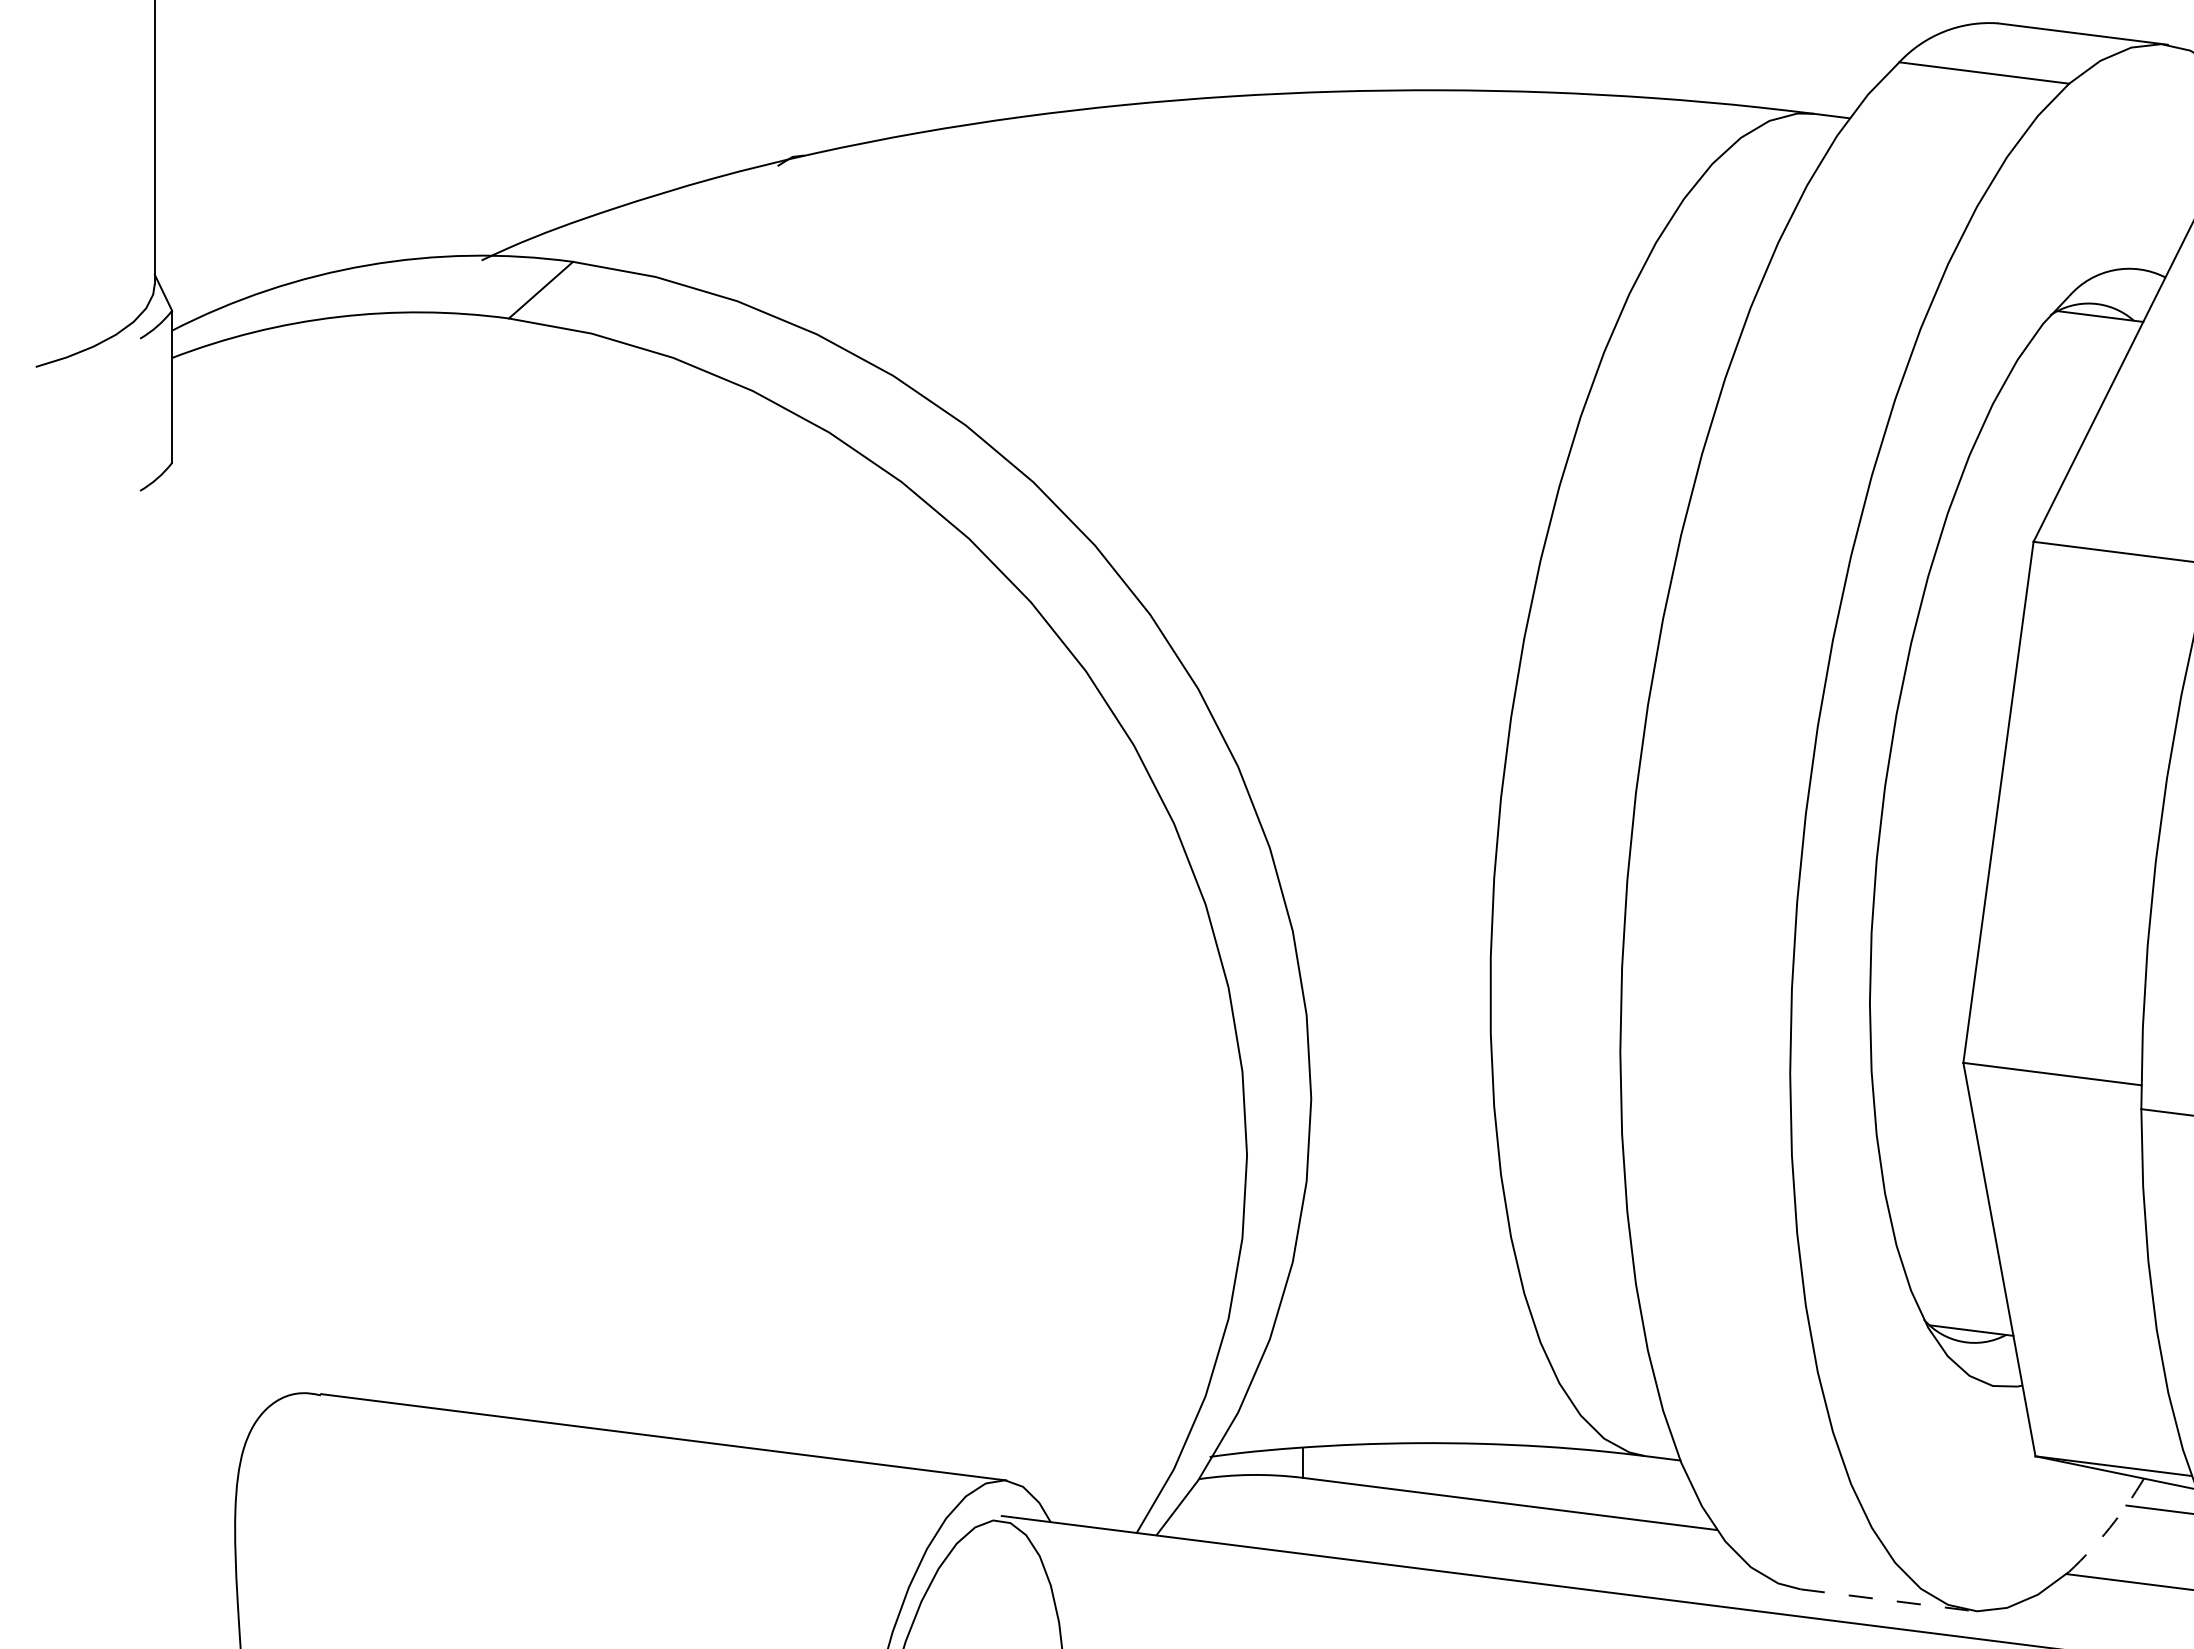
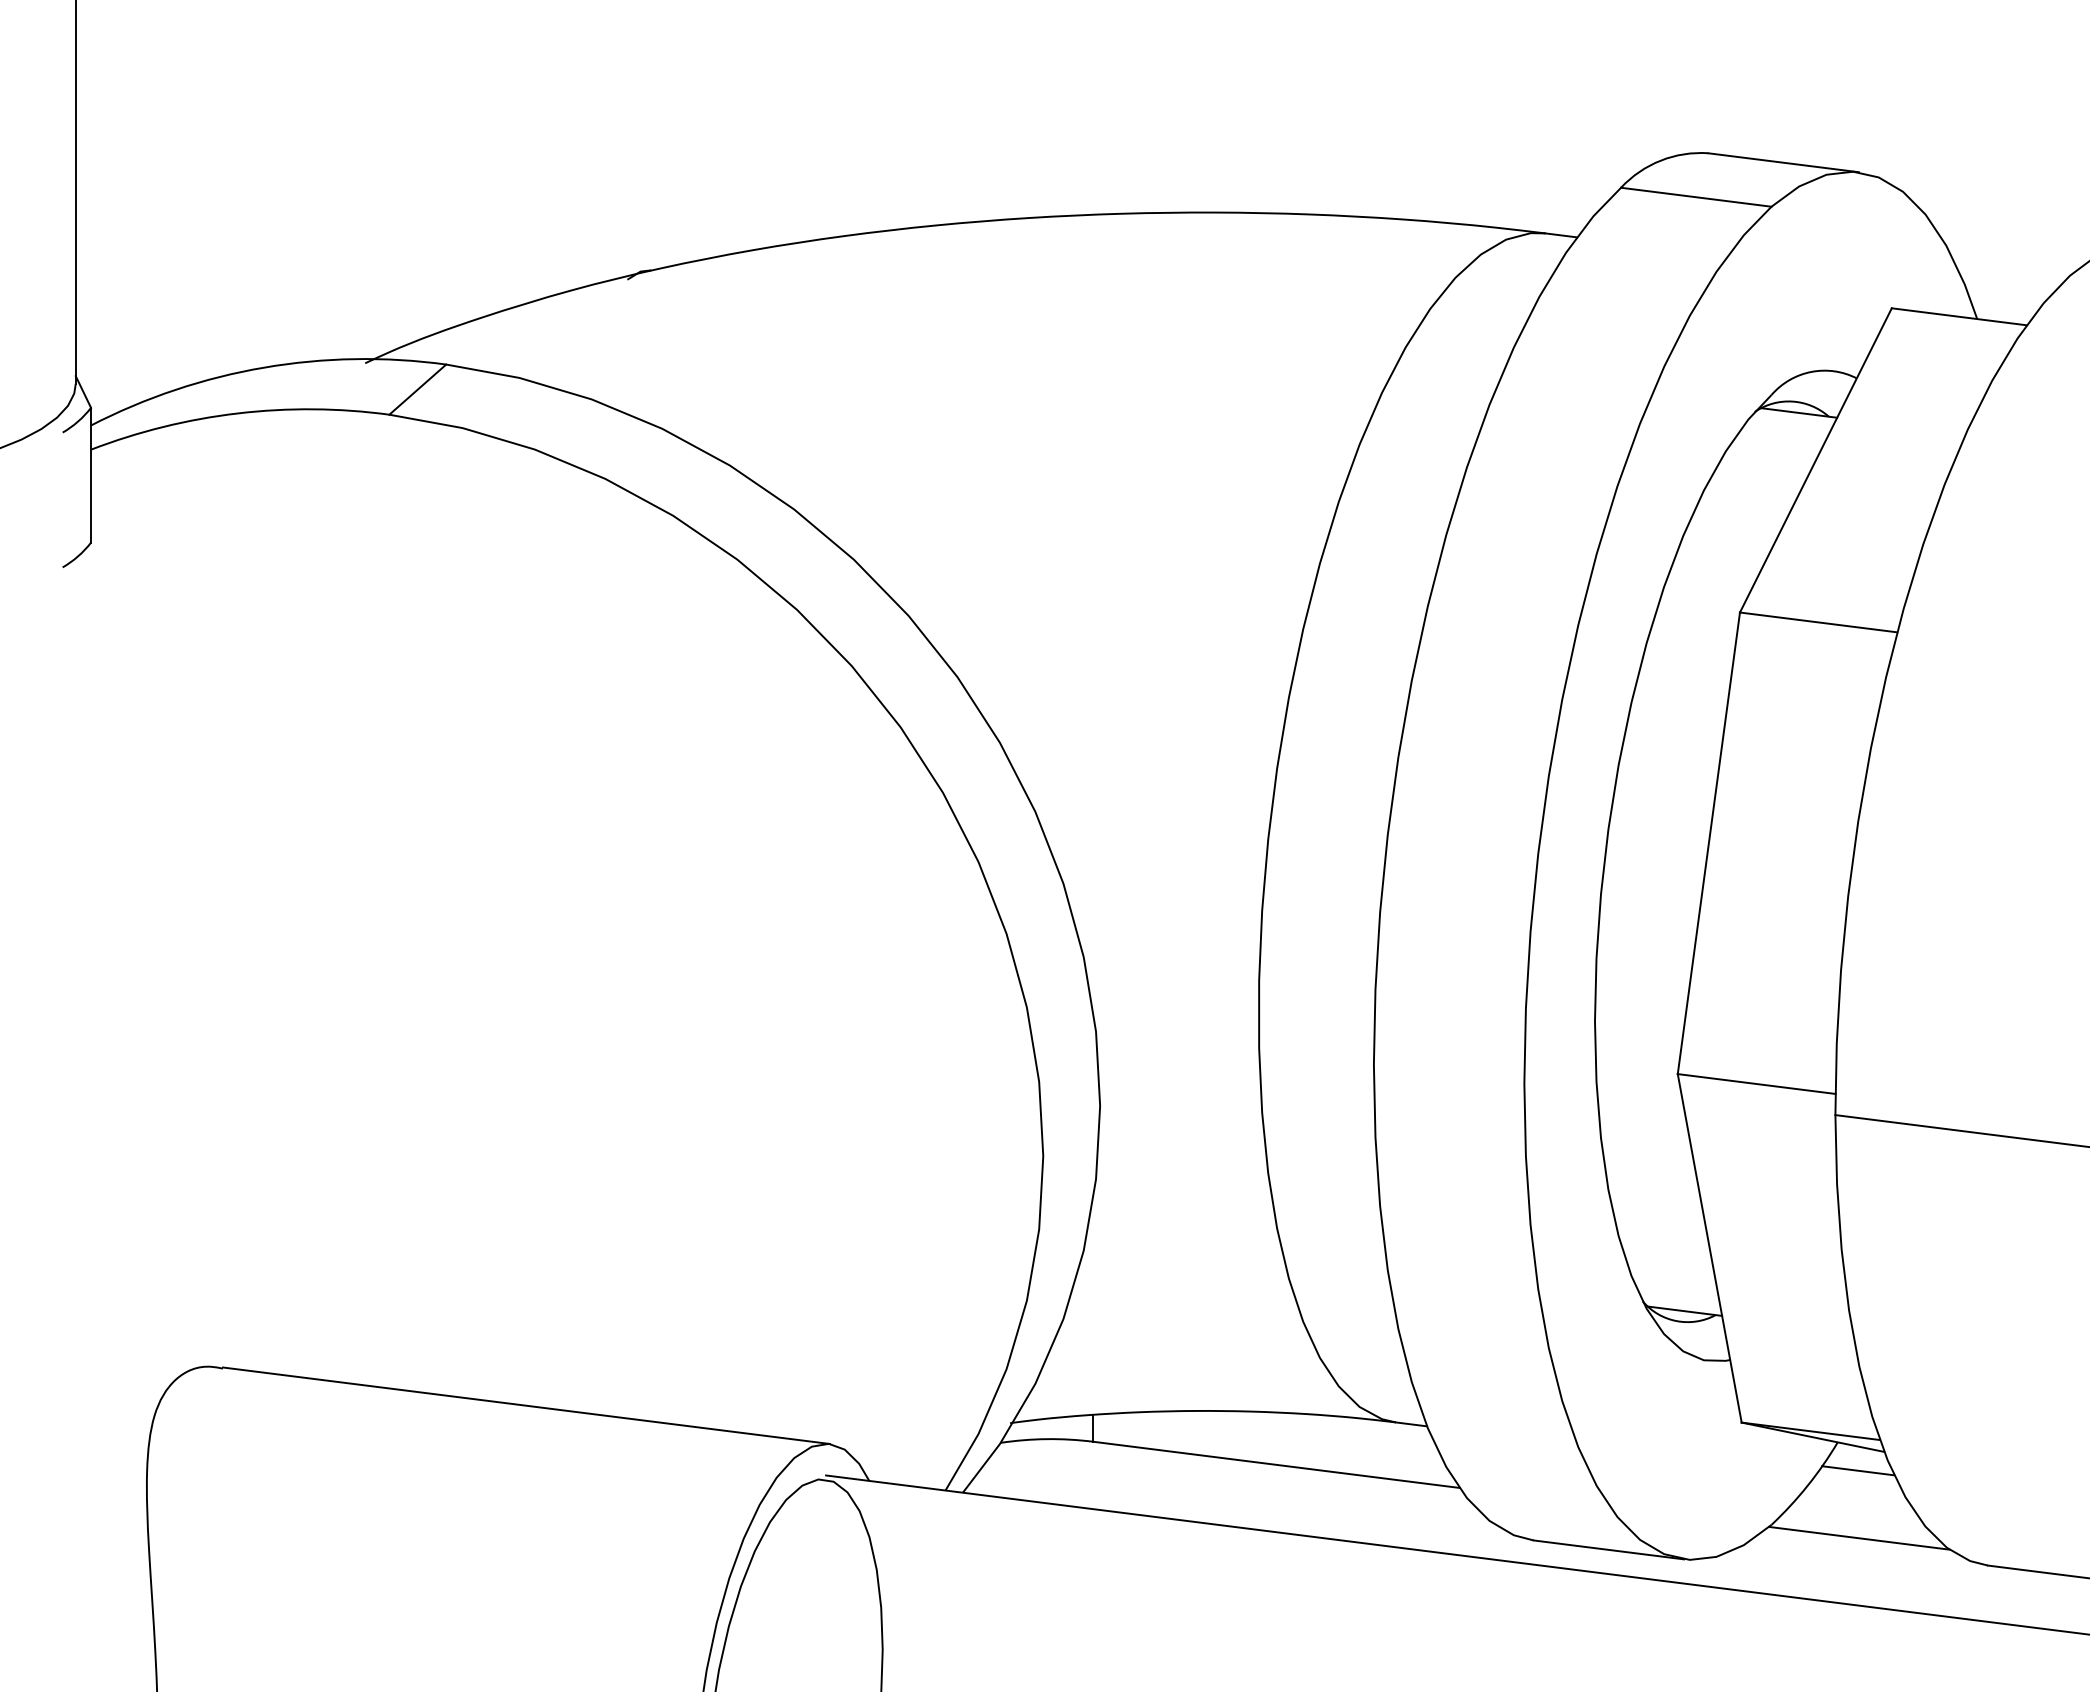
arc: (2109, 1527) -> (1807, 1485), dashed -> solid
line: (1885, 1599) -> (1608, 1549), dashed -> solid

